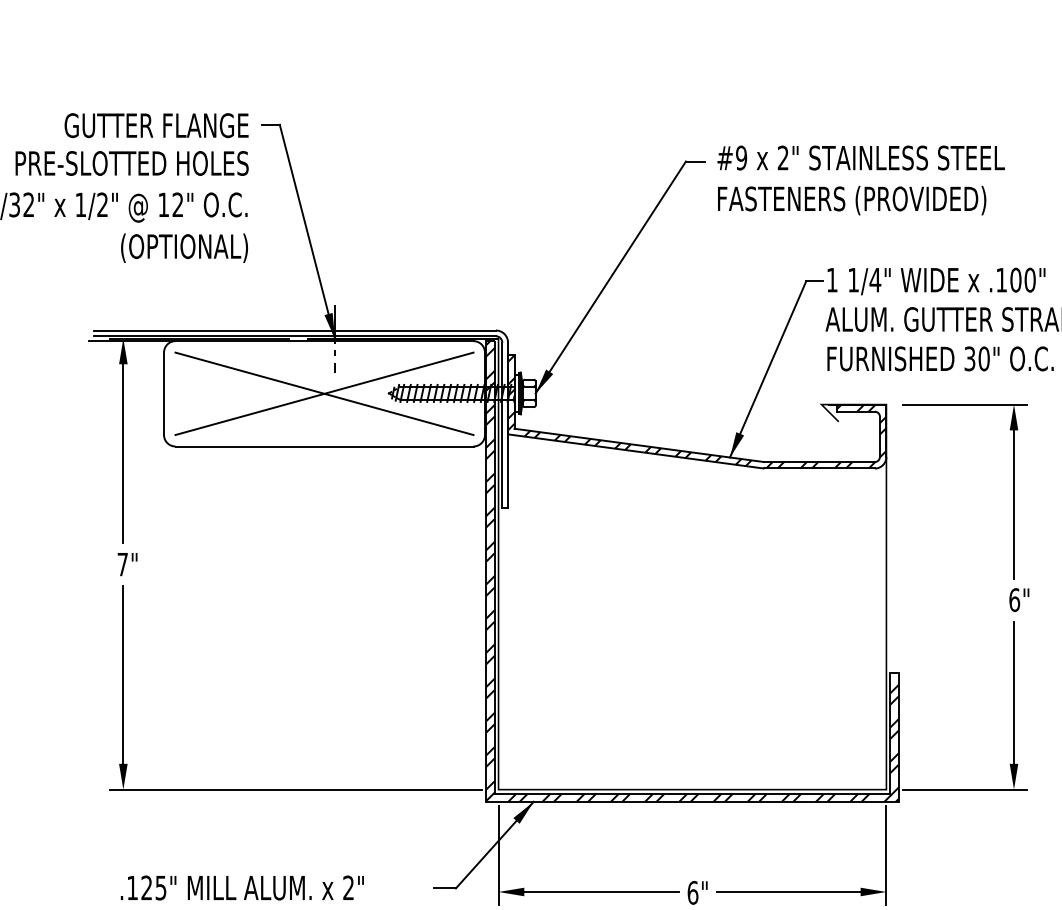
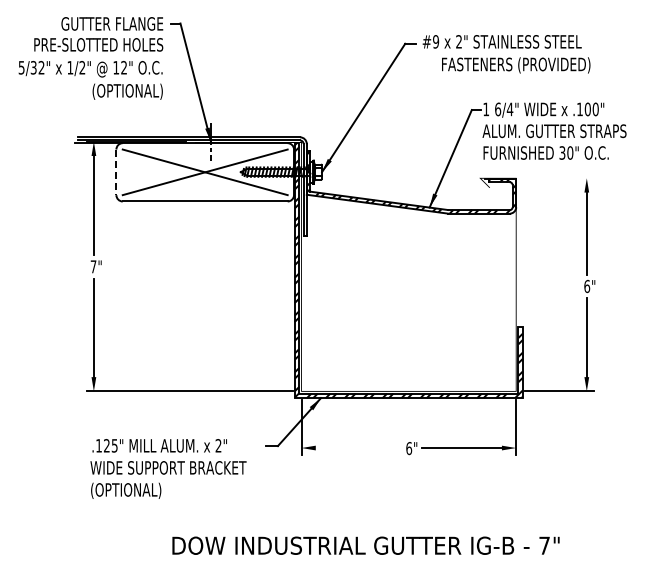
text: (852, 200) -> (516, 65), moved
text: (854, 280) -> (498, 109), 1/4" -> 6/4"
line: (164, 394) -> (116, 172), solid -> dashed
line: (964, 404) -> (559, 178), removed
line: (601, 892) -> (358, 448), removed

